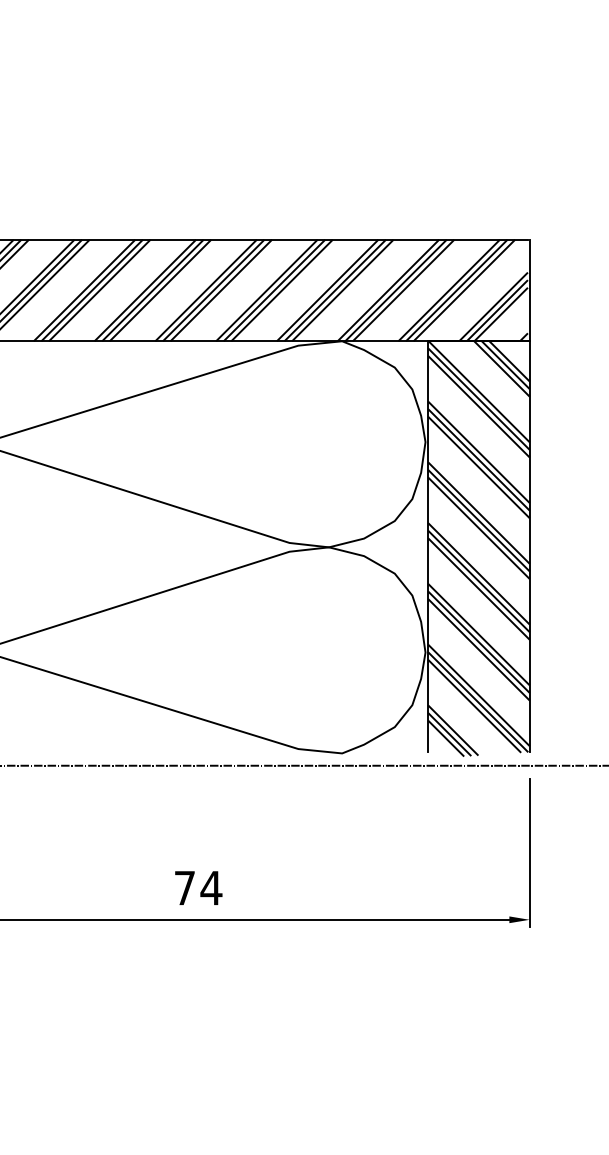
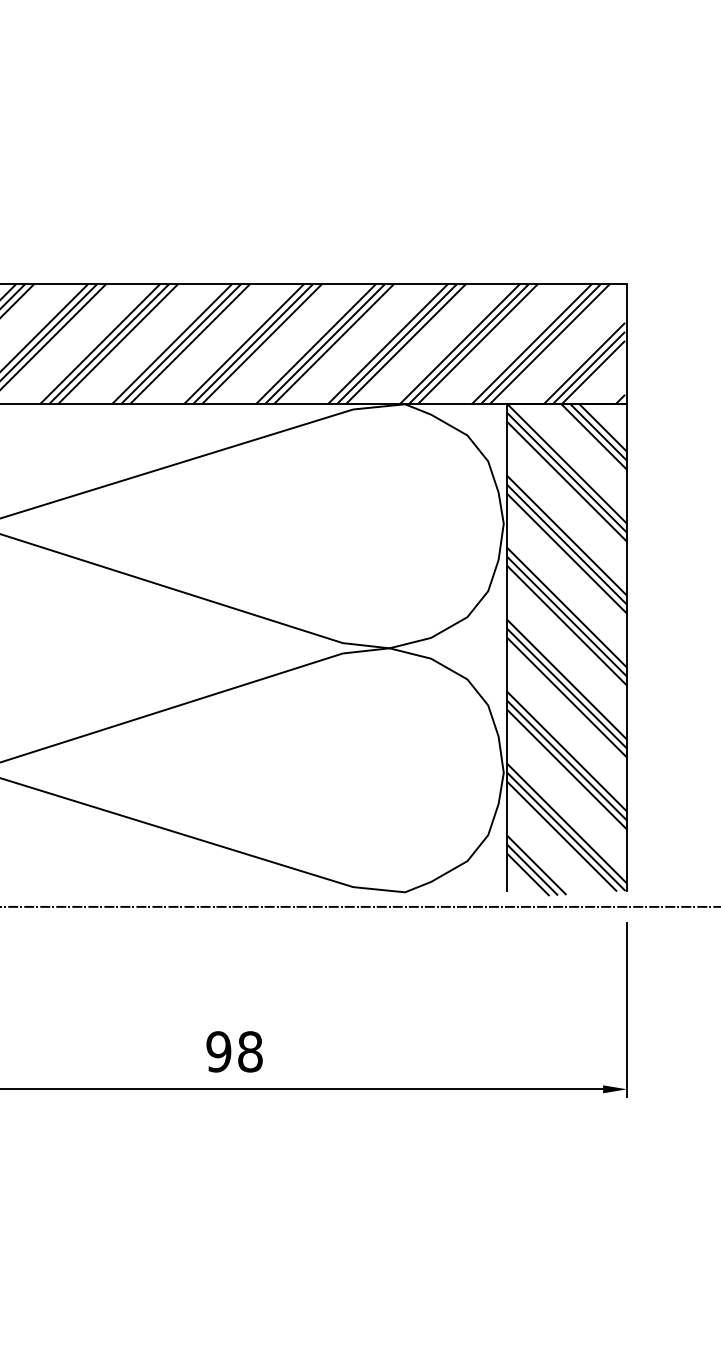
text: (198, 887) -> (234, 1051), 74 -> 98

